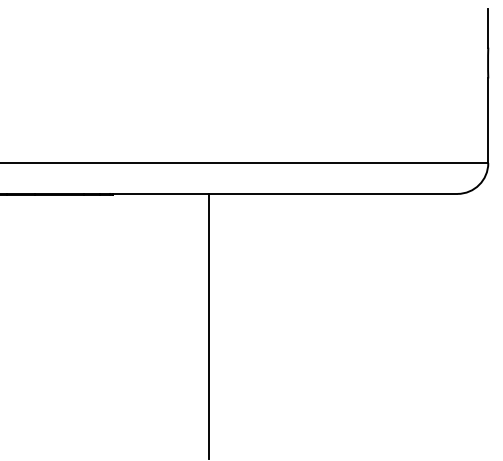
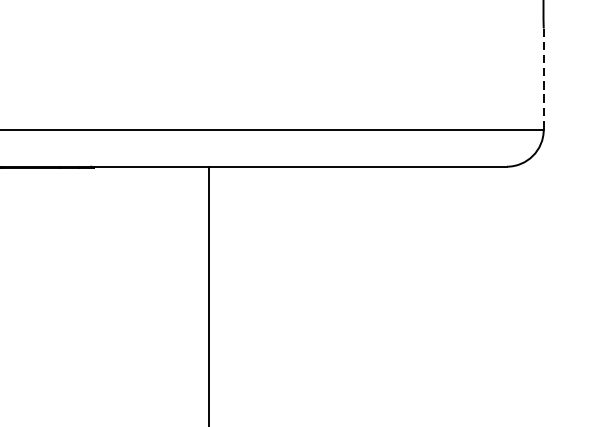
line: (488, 121) -> (544, 80), solid -> dashed

